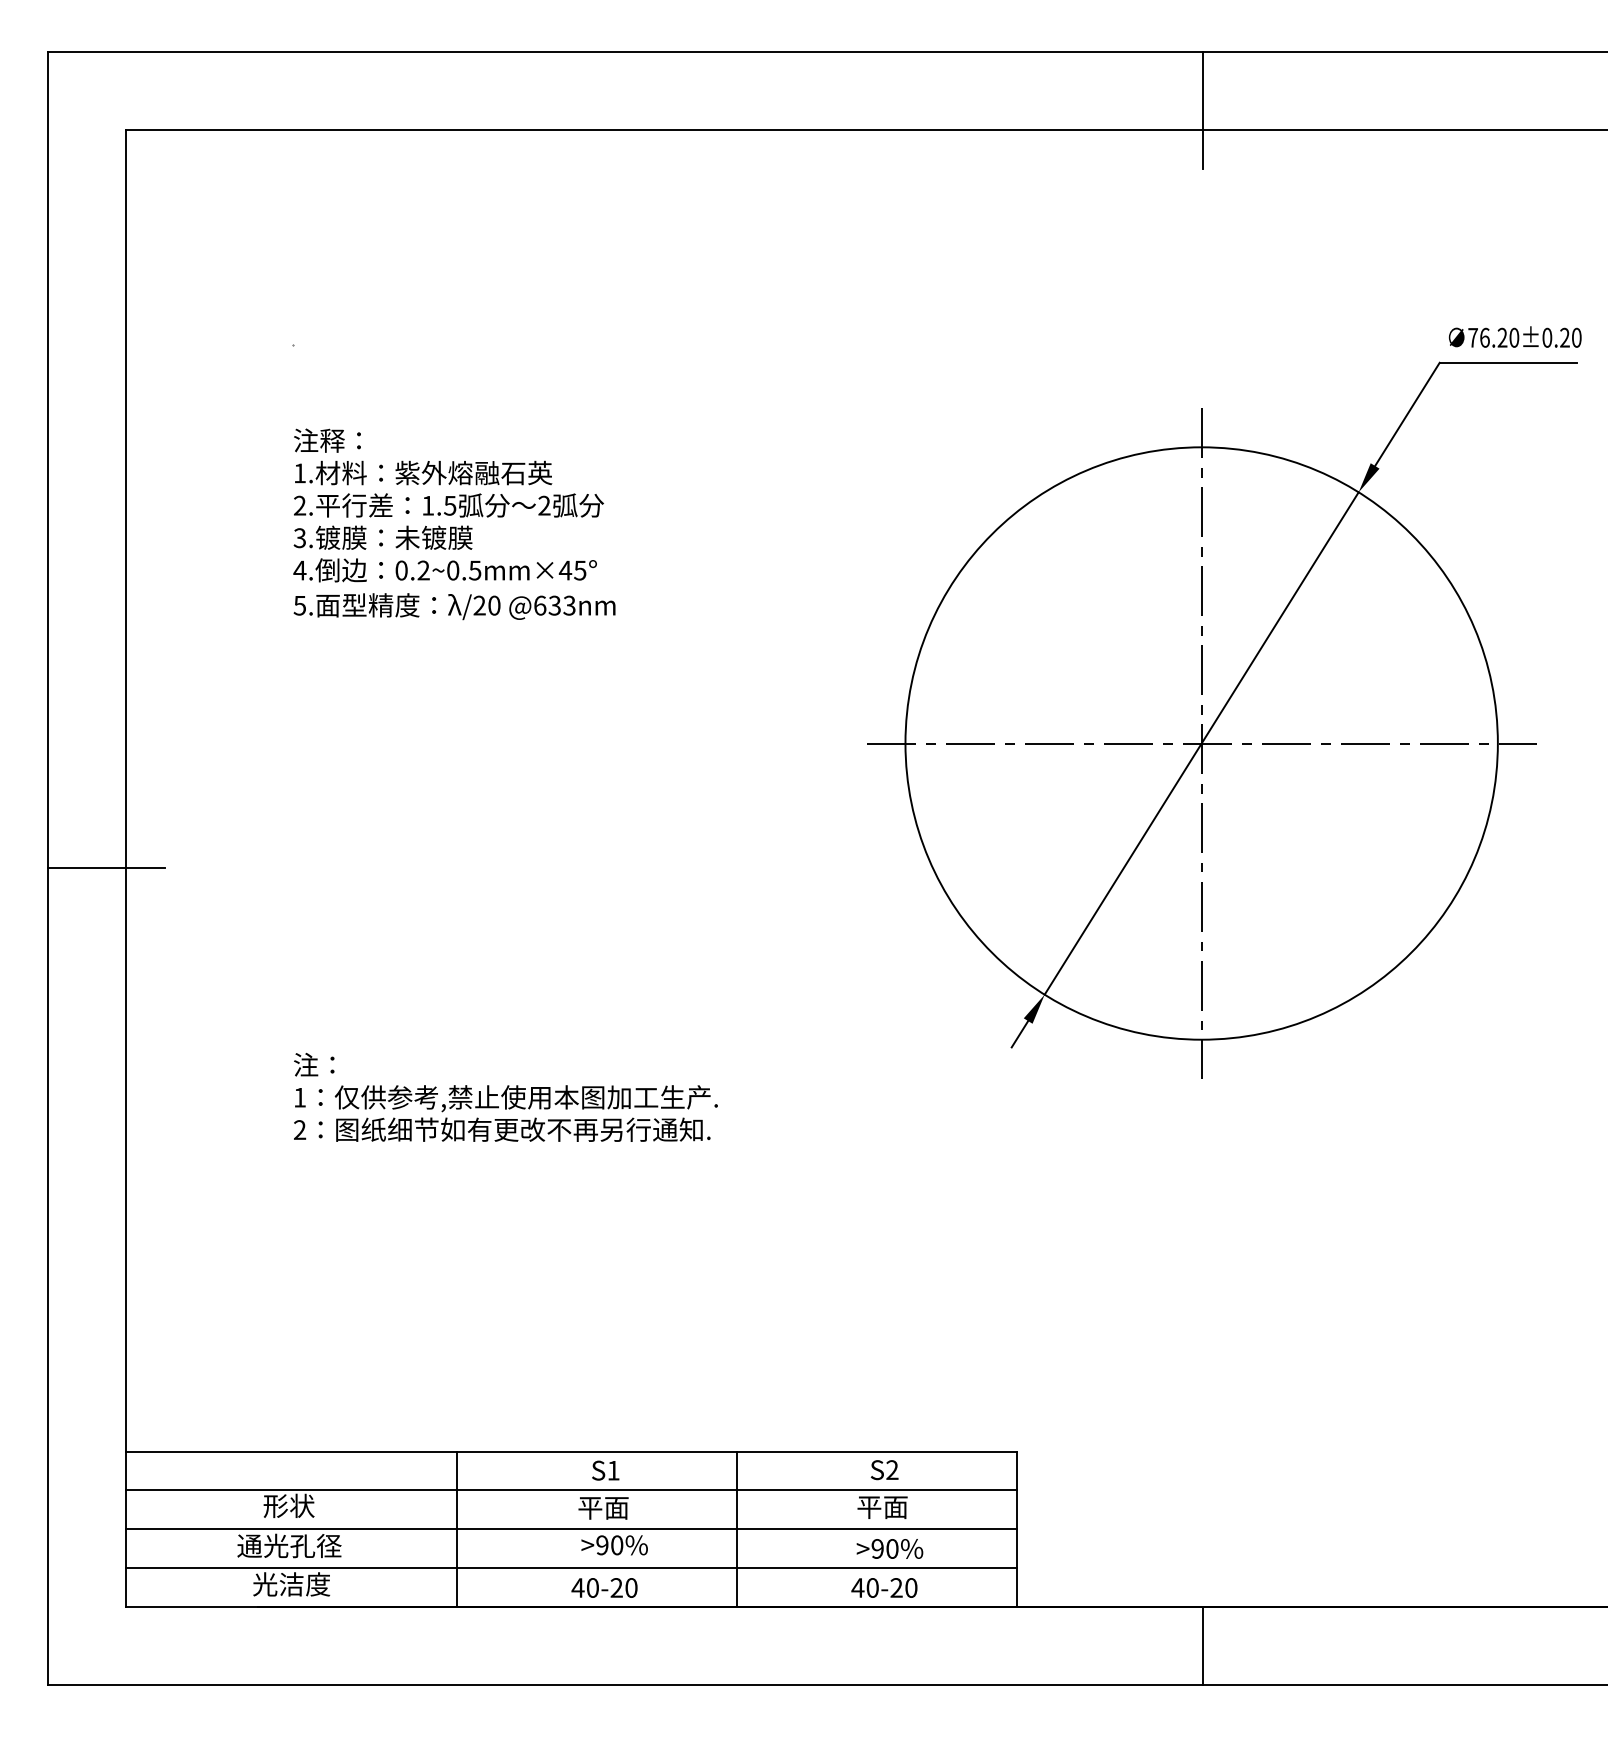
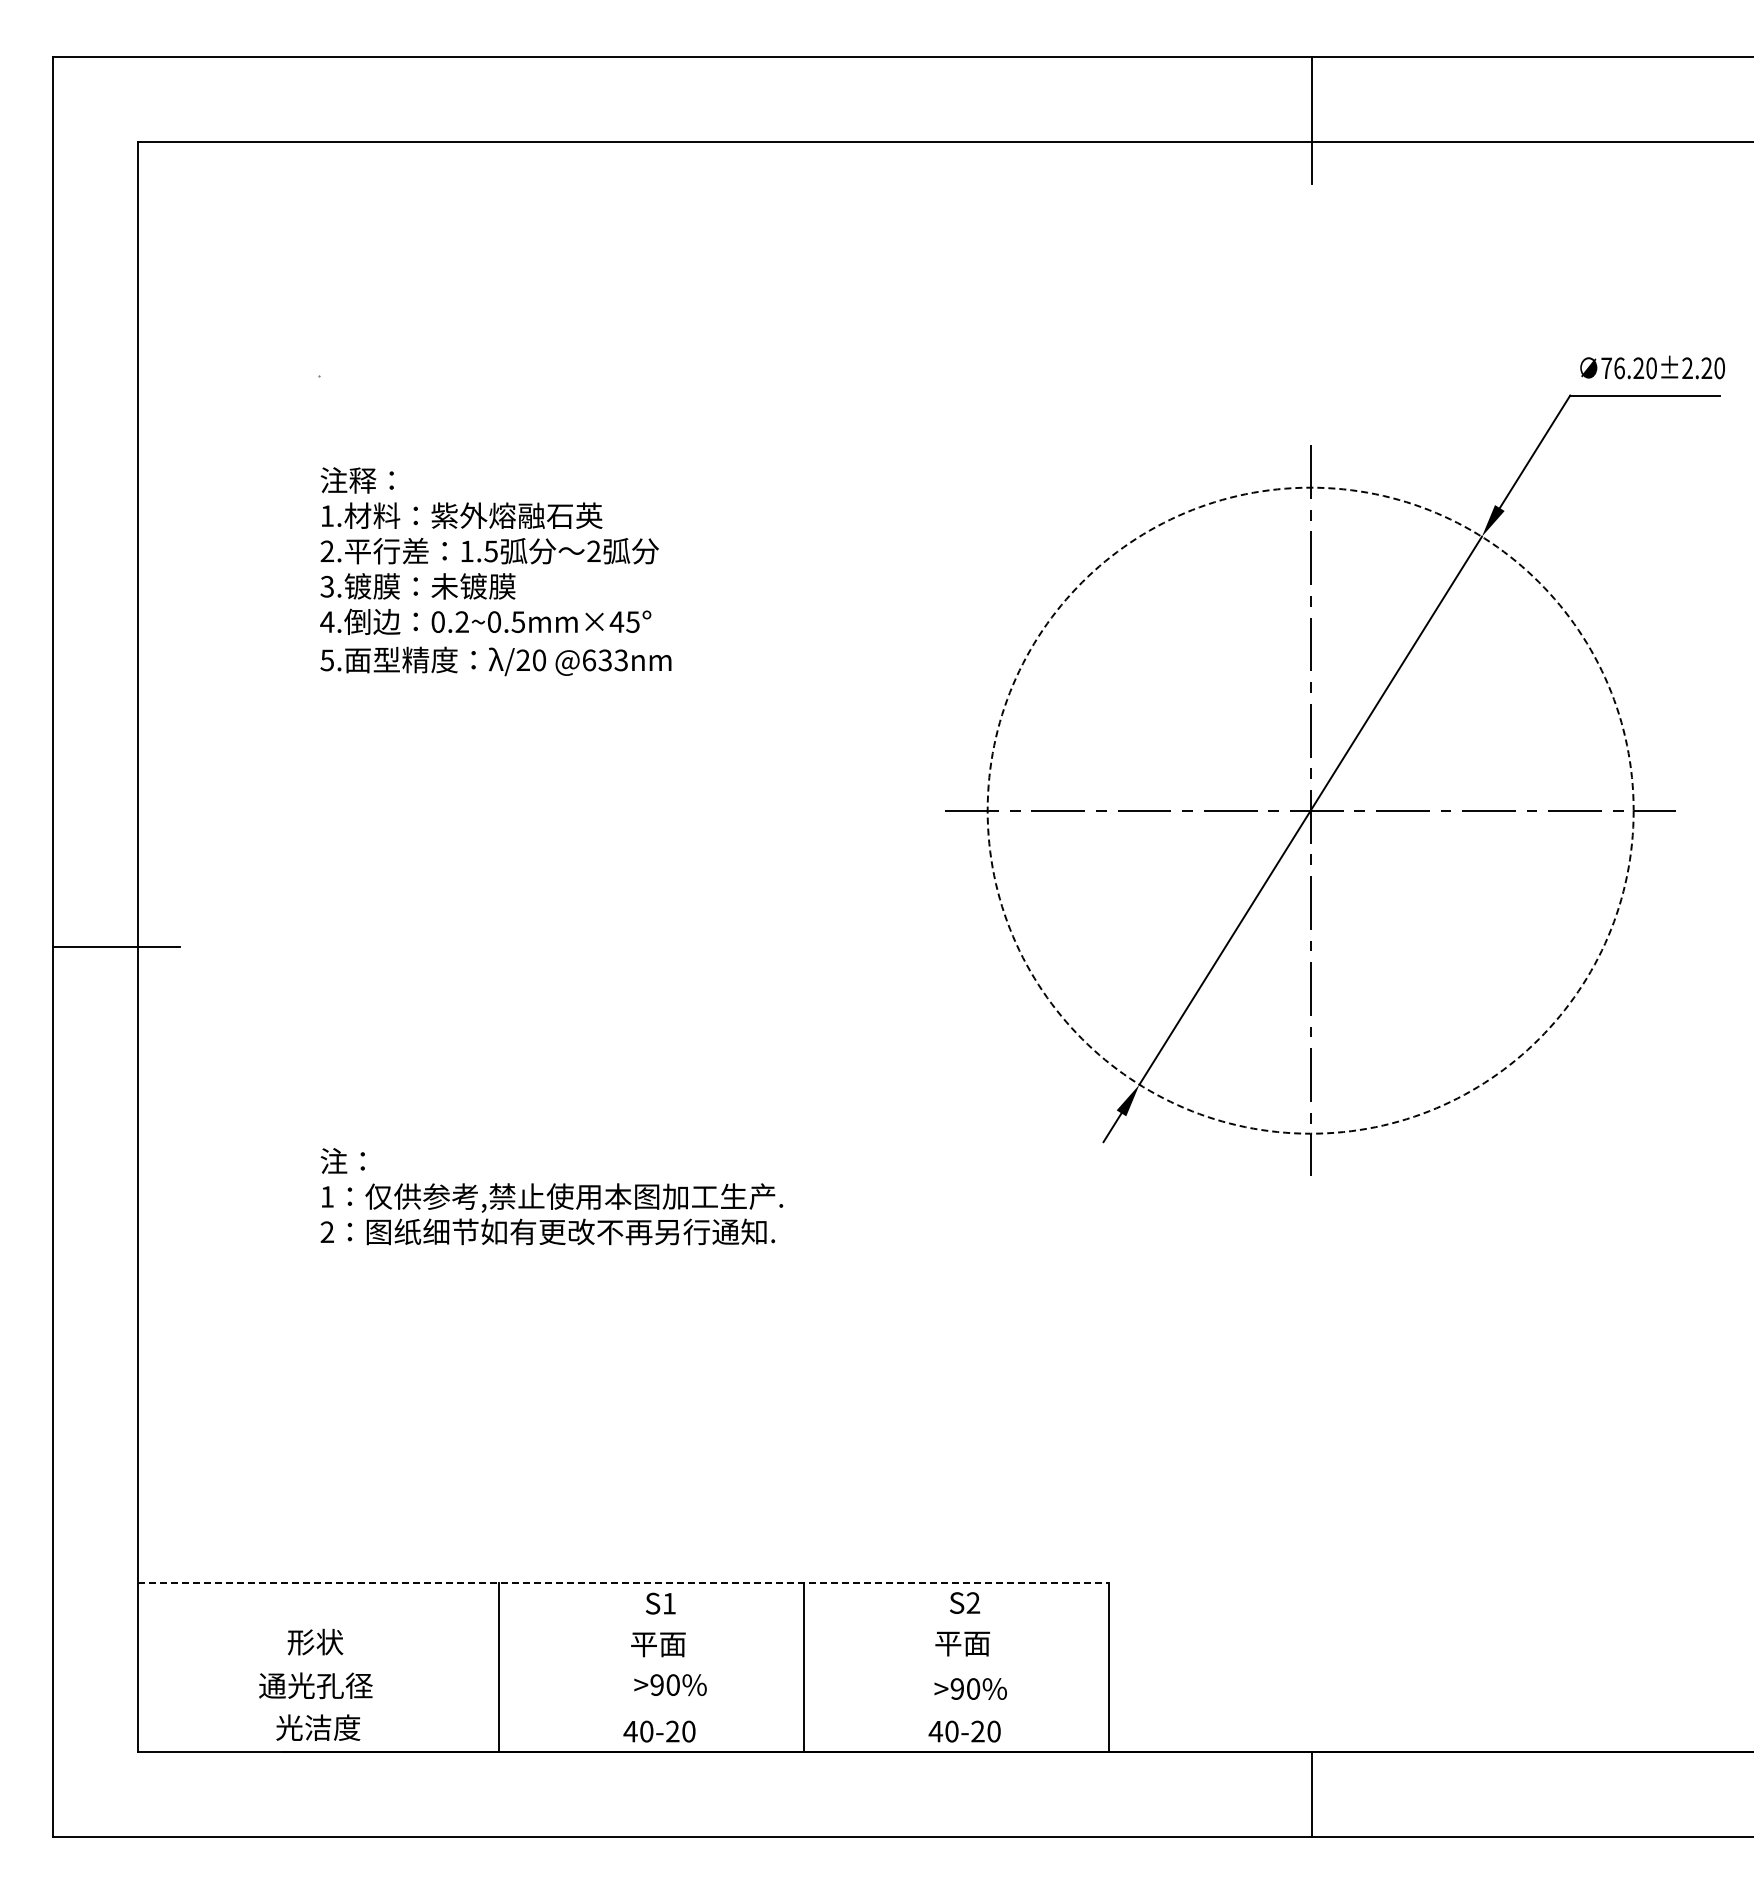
text: (1547, 338) -> (1687, 368), 76.20±0.20 -> 76.20±2.20
circle: (1201, 743) -> (1310, 810), solid -> dashed
line: (571, 1451) -> (623, 1582), solid -> dashed
line: (571, 1490) -> (623, 1625), removed
line: (571, 1529) -> (623, 1667), removed
line: (571, 1568) -> (623, 1710), removed

